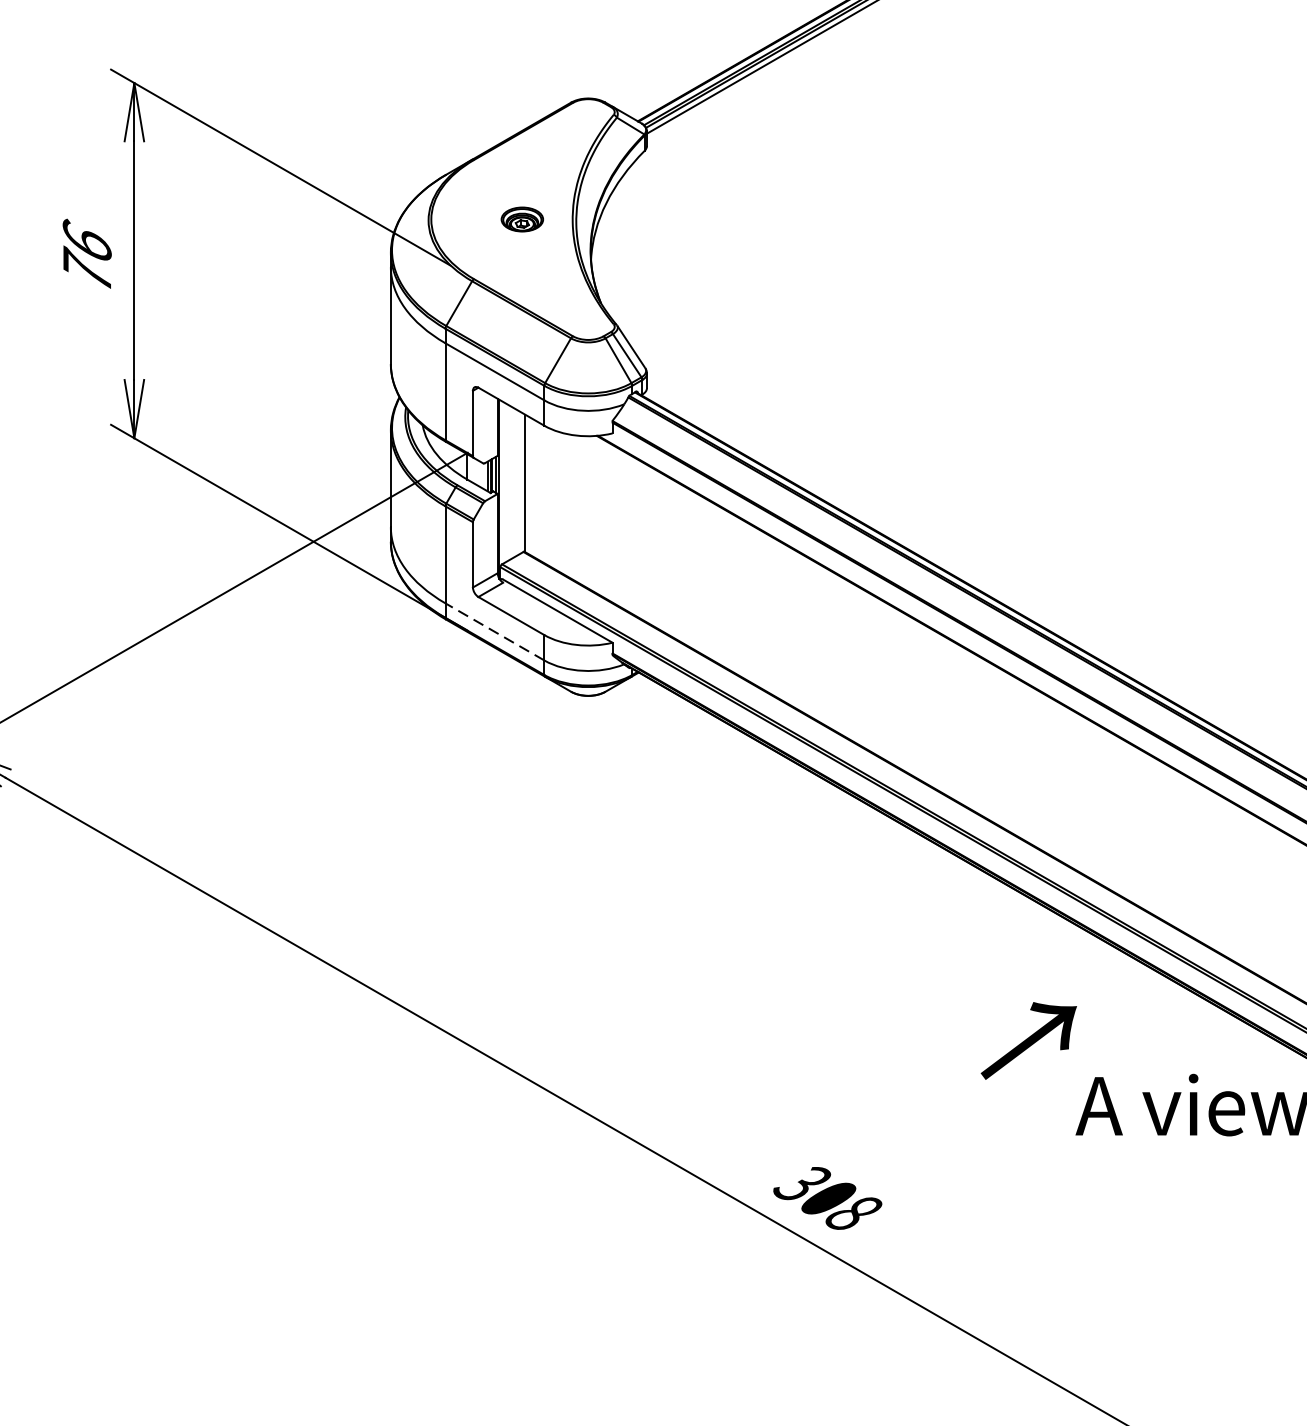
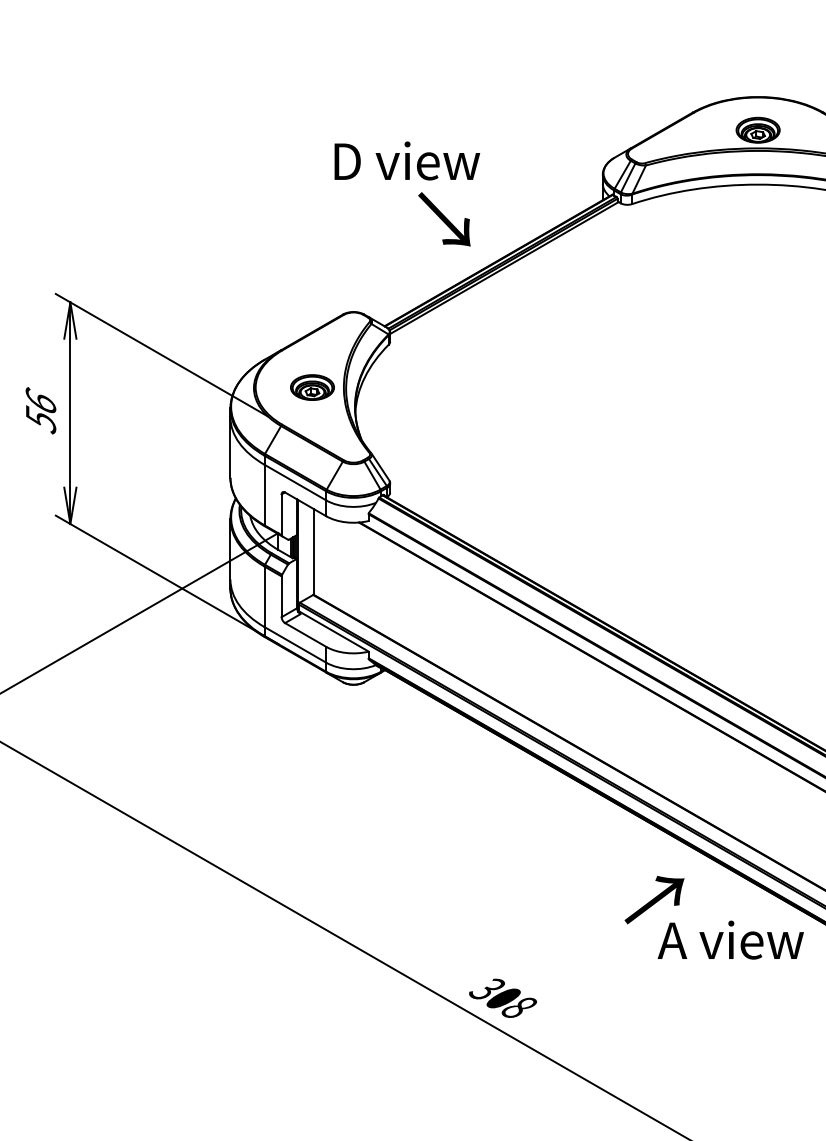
part: (522, 219) -> (312, 387), size x1.67
text: (88, 269) -> (41, 418), 76 -> 56
line: (495, 631) -> (295, 644), dashed -> solid
text: (1028, 1039) -> (654, 899), moved

